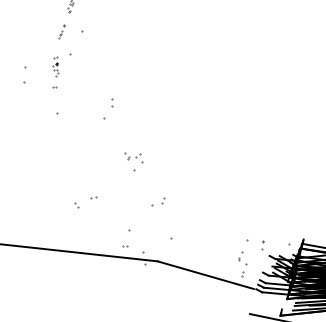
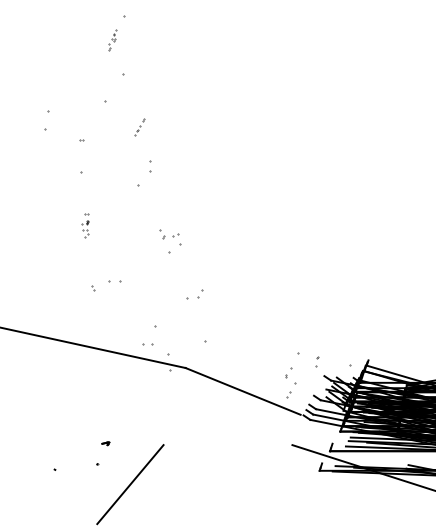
part: (61, 31) -> (139, 127), moved
part: (55, 66) -> (85, 225), moved
part: (93, 197) -> (115, 281), size x1.6
part: (125, 246) -> (148, 345), size x1.6

